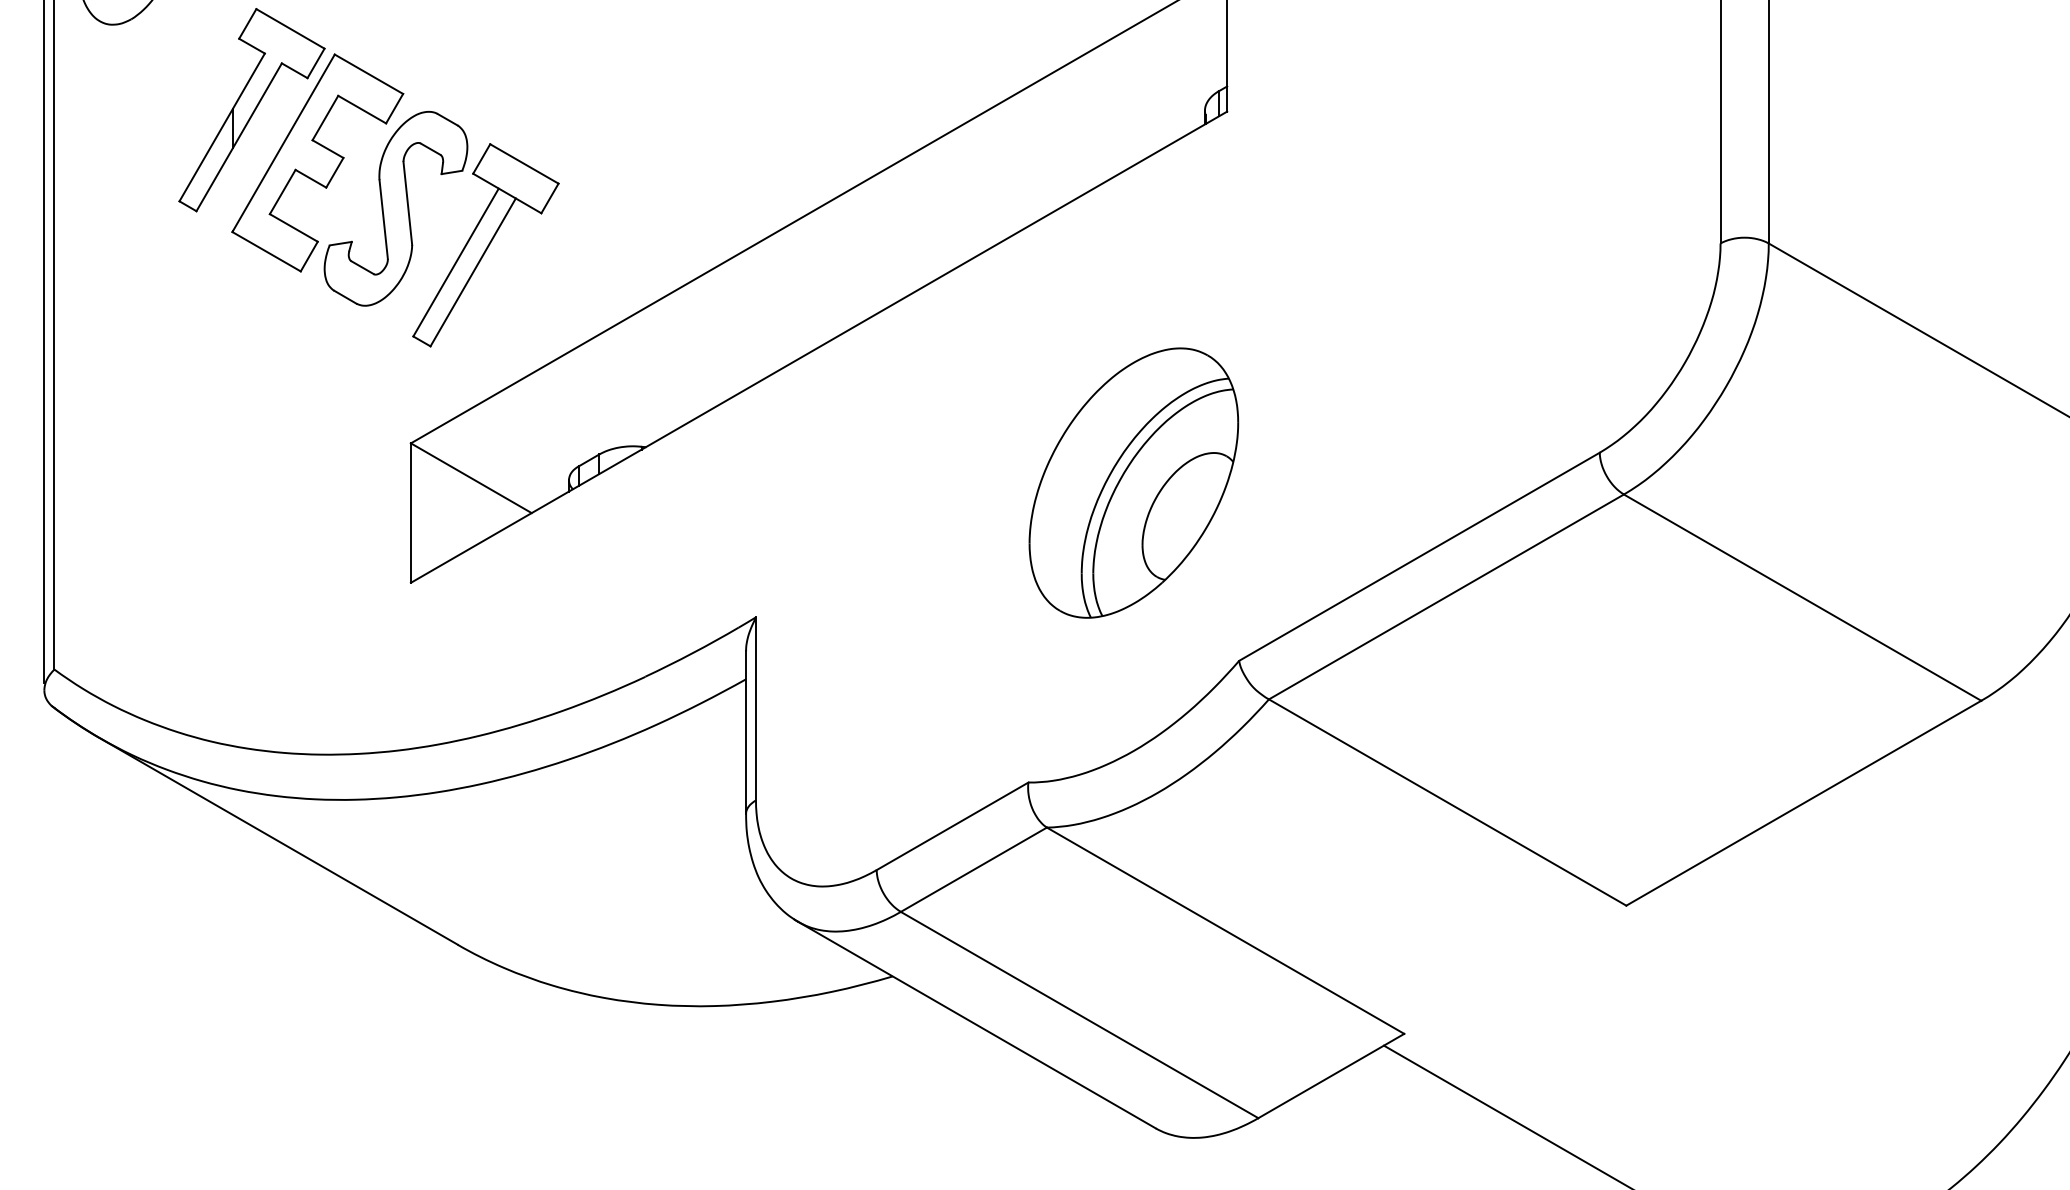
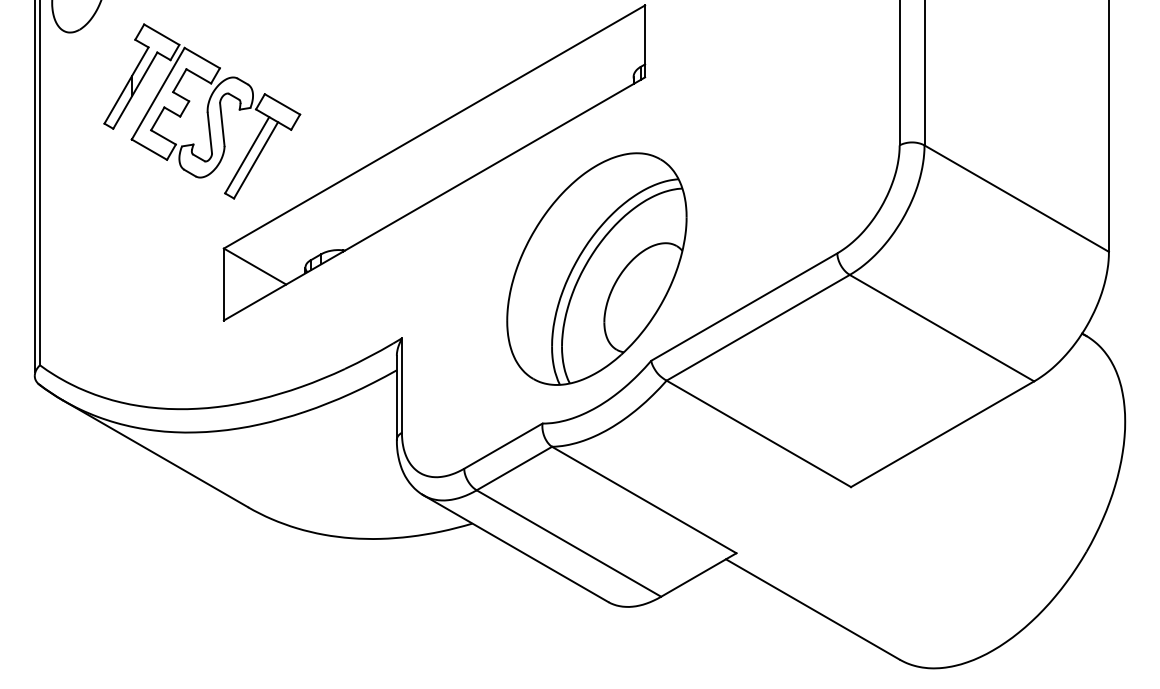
part: (1133, 482) -> (596, 268), size x1.67

